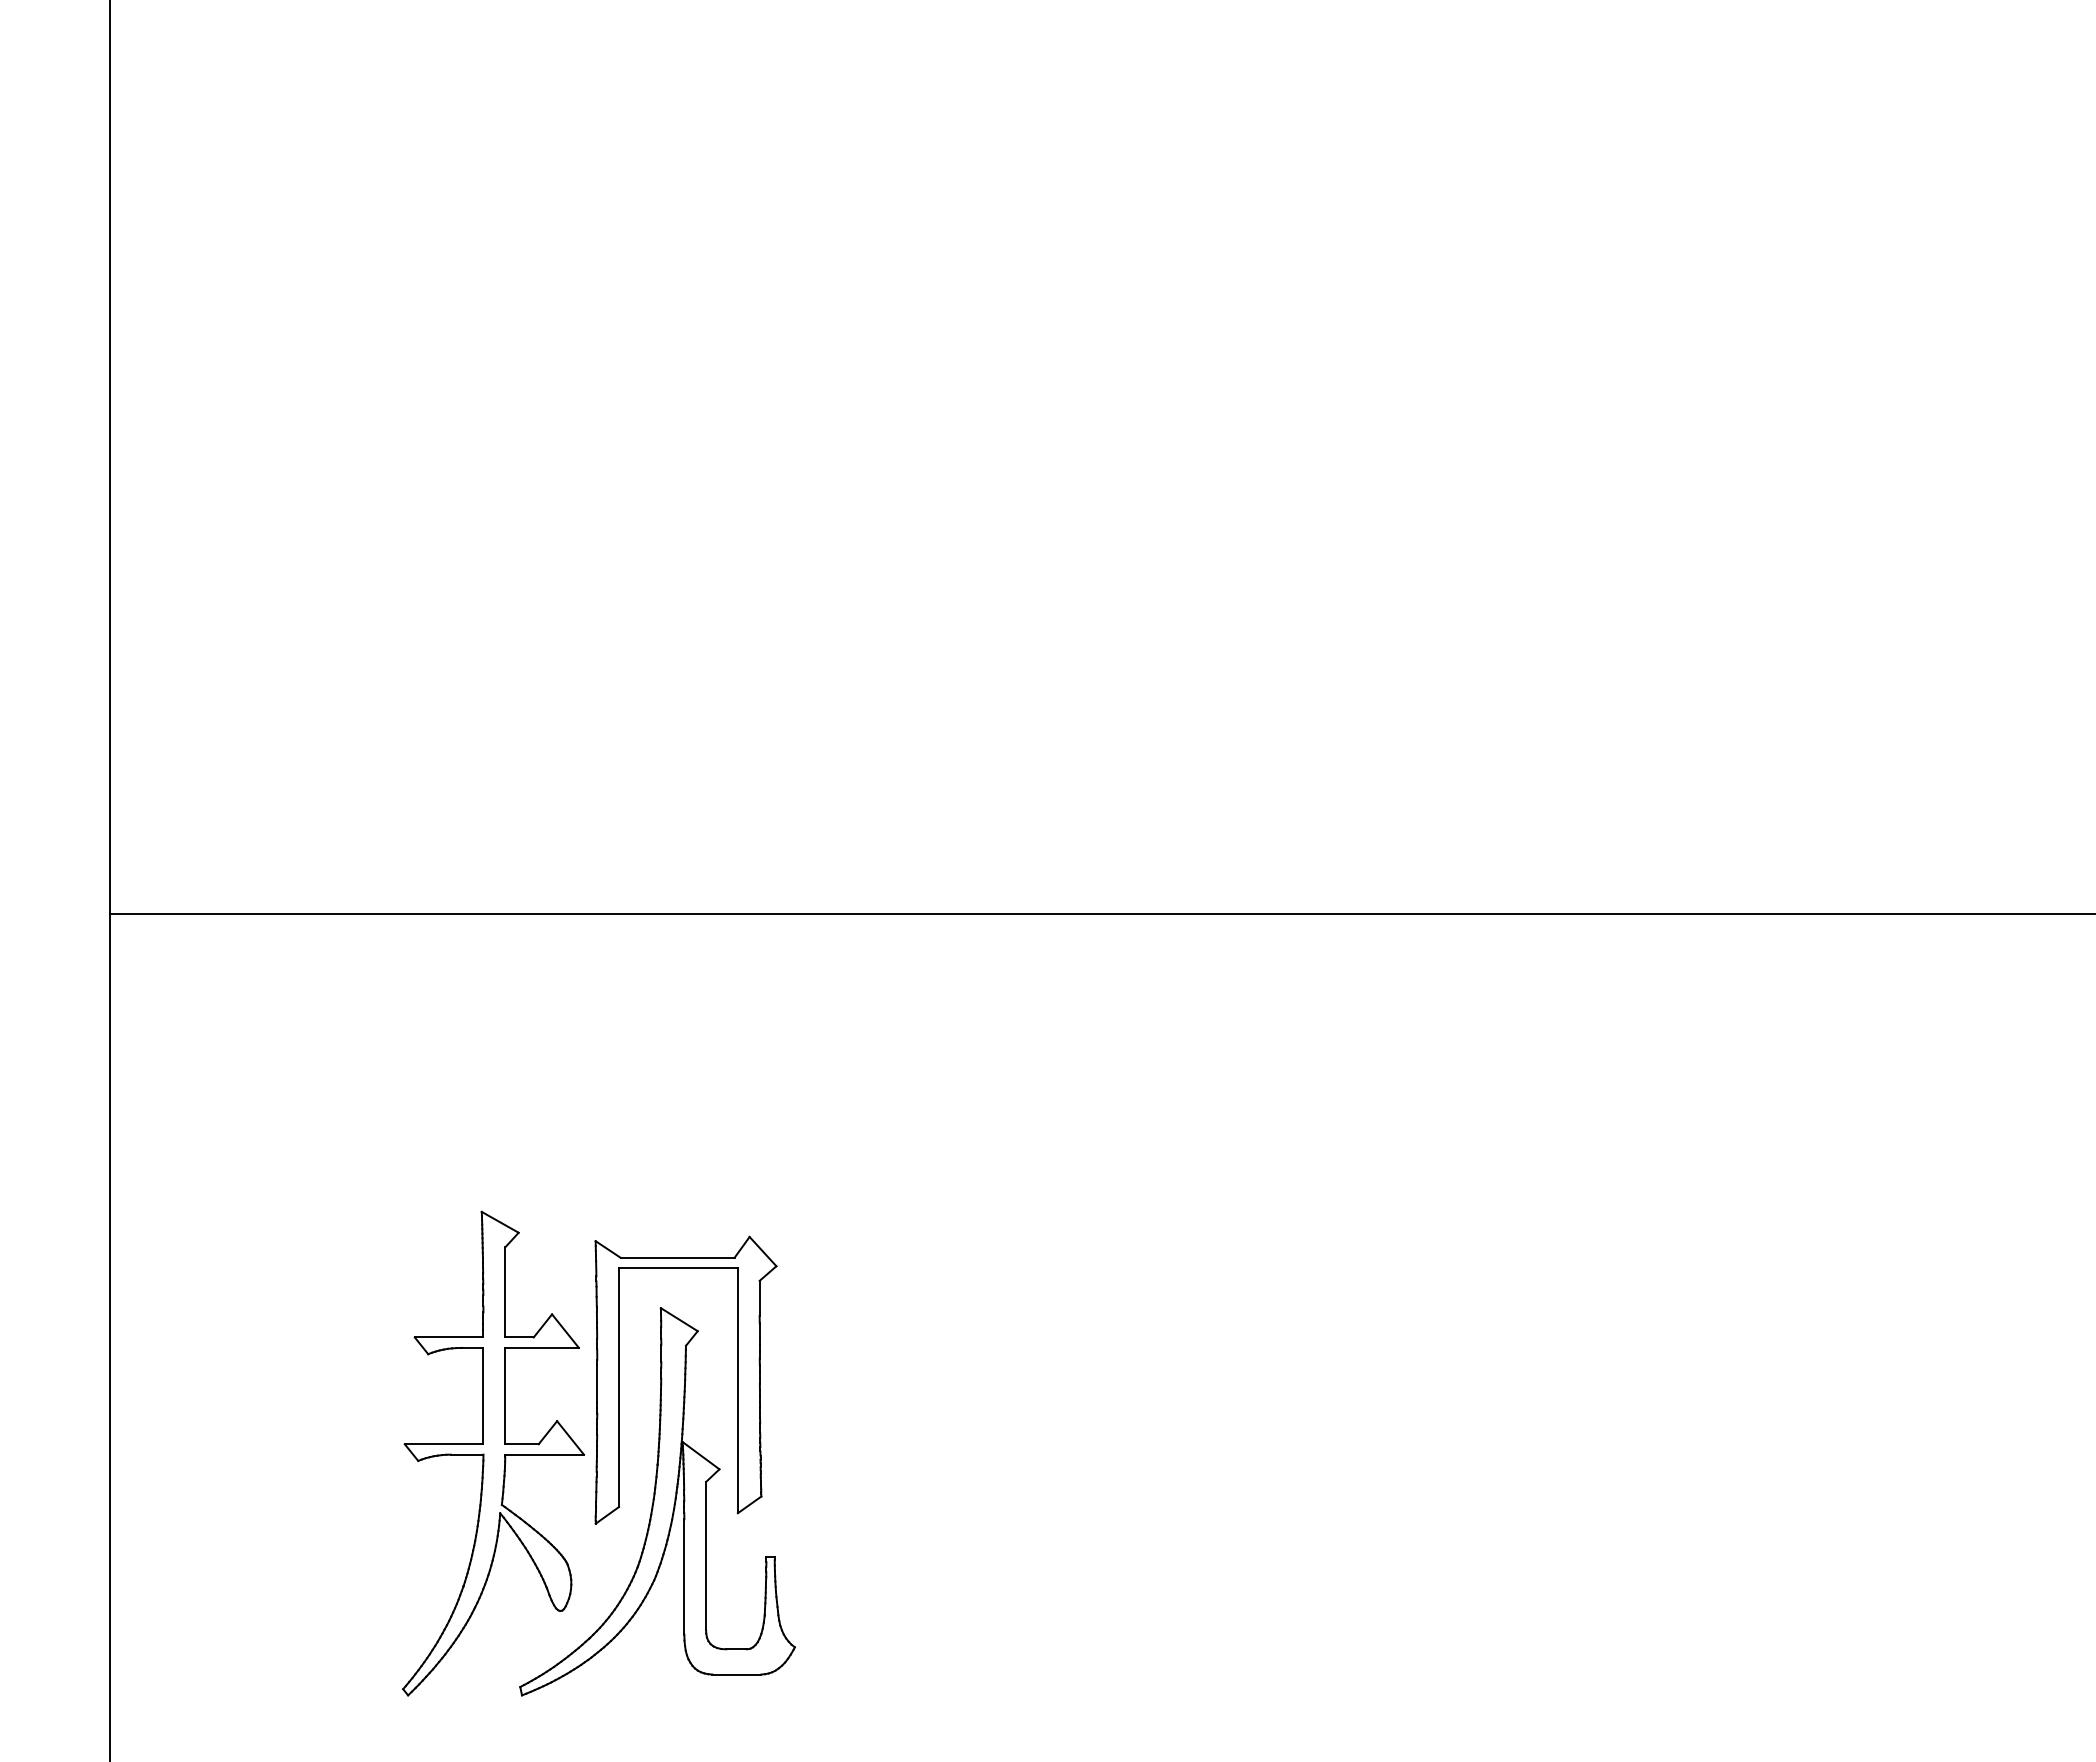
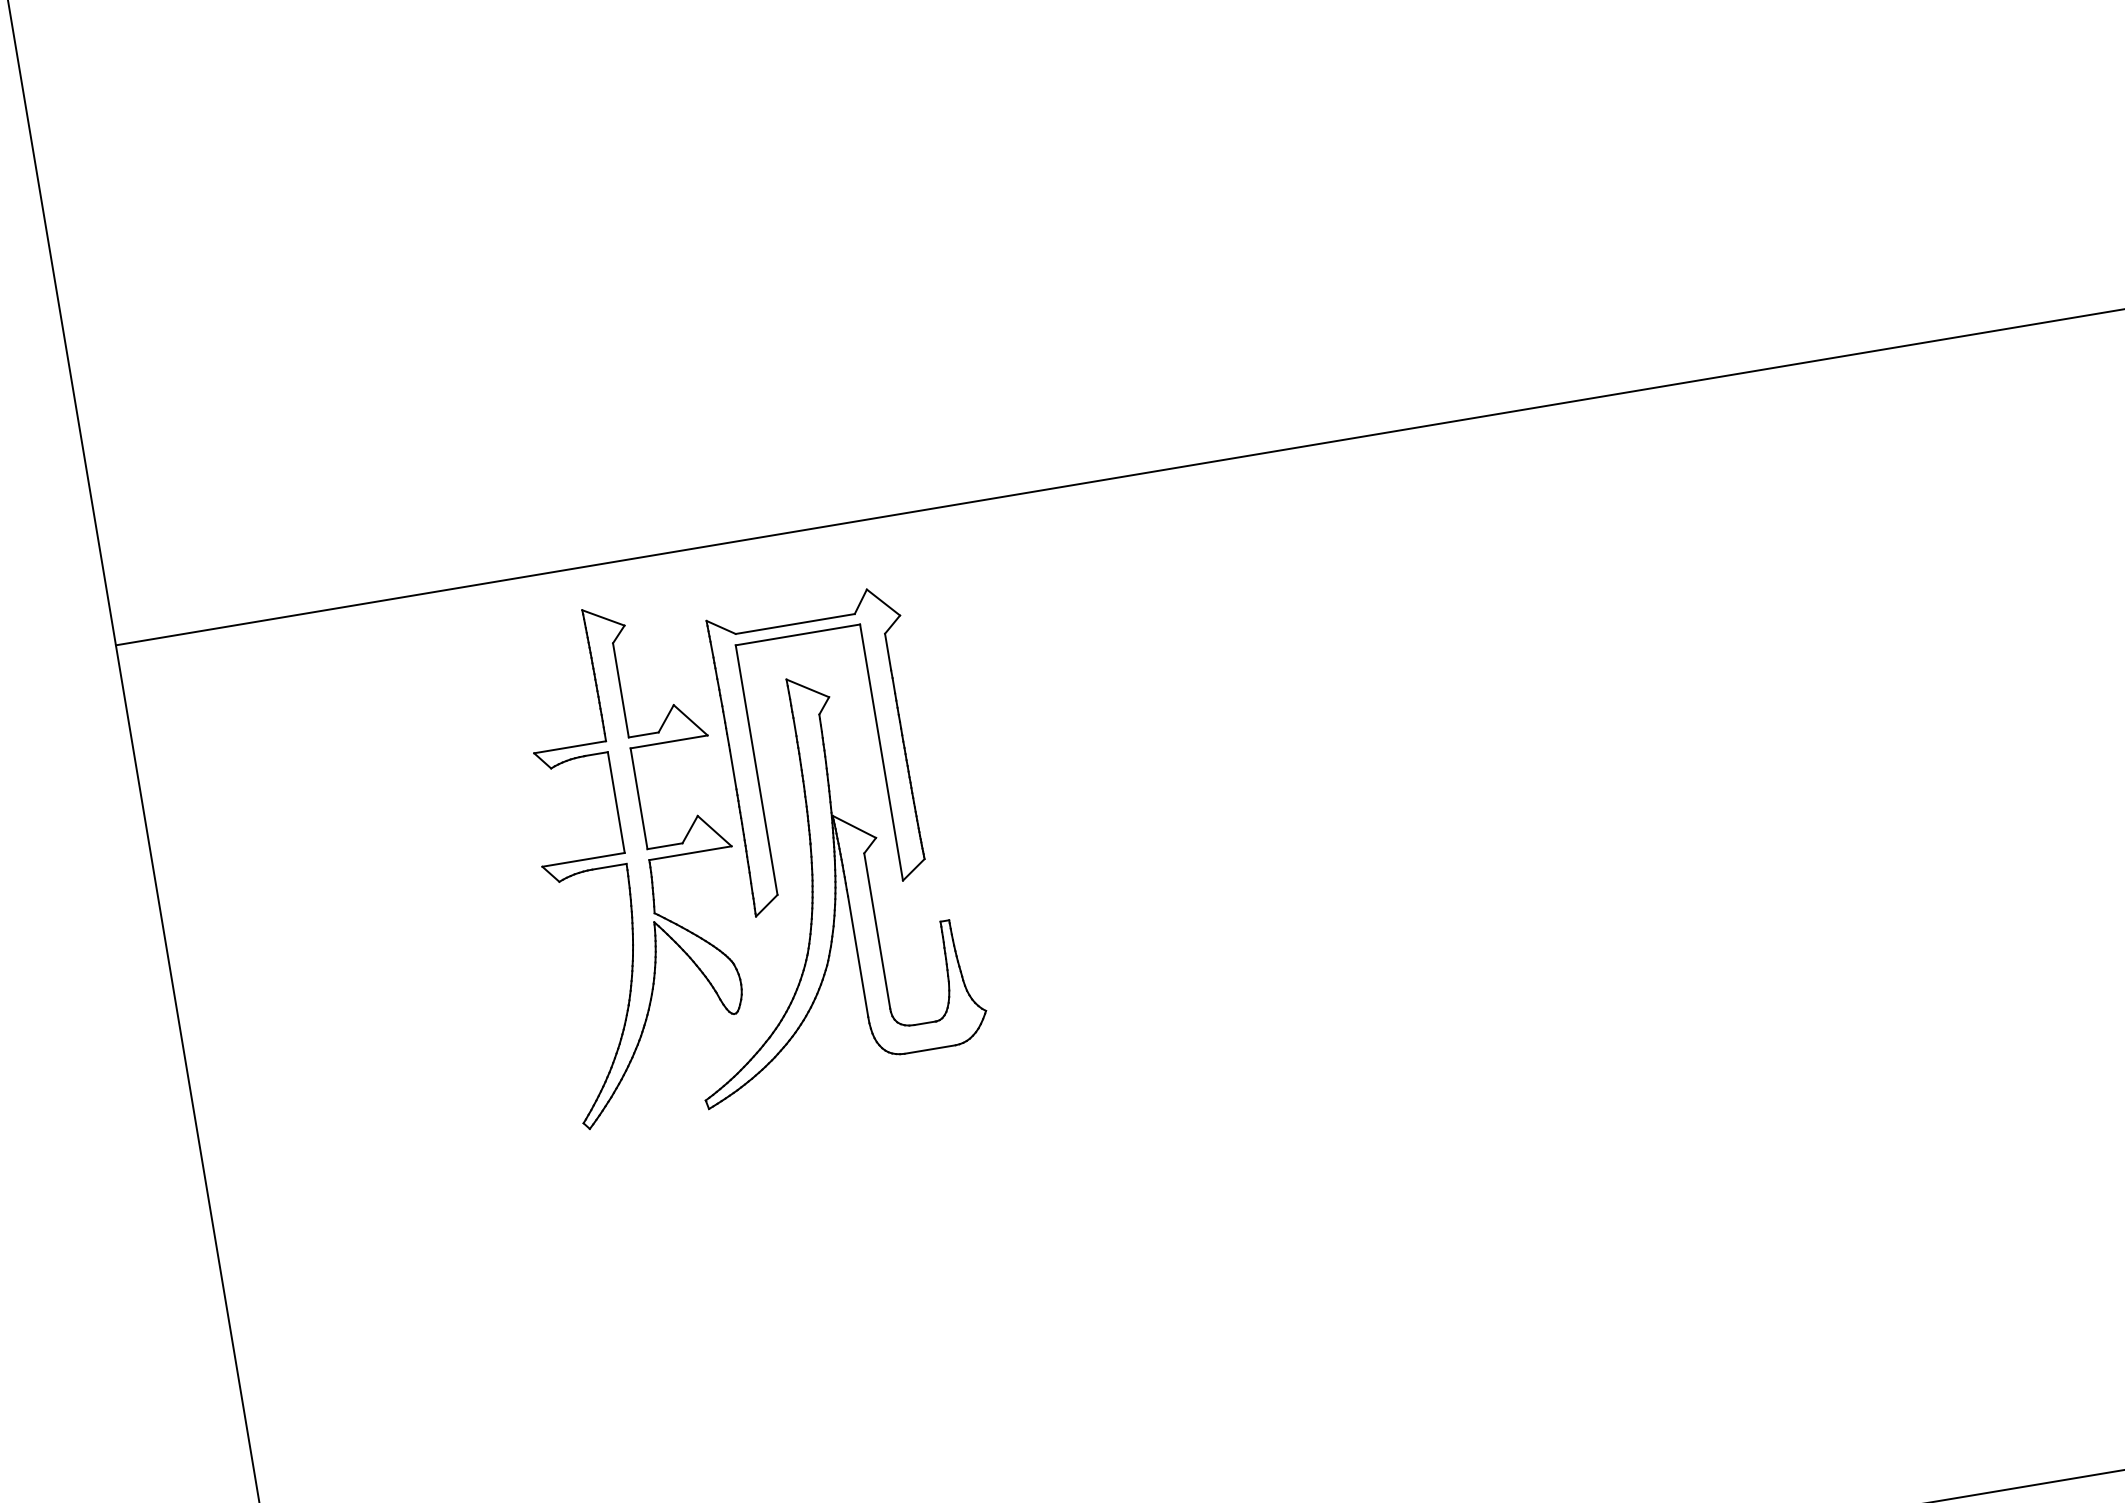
part: (598, 1453) -> (746, 842), moved

